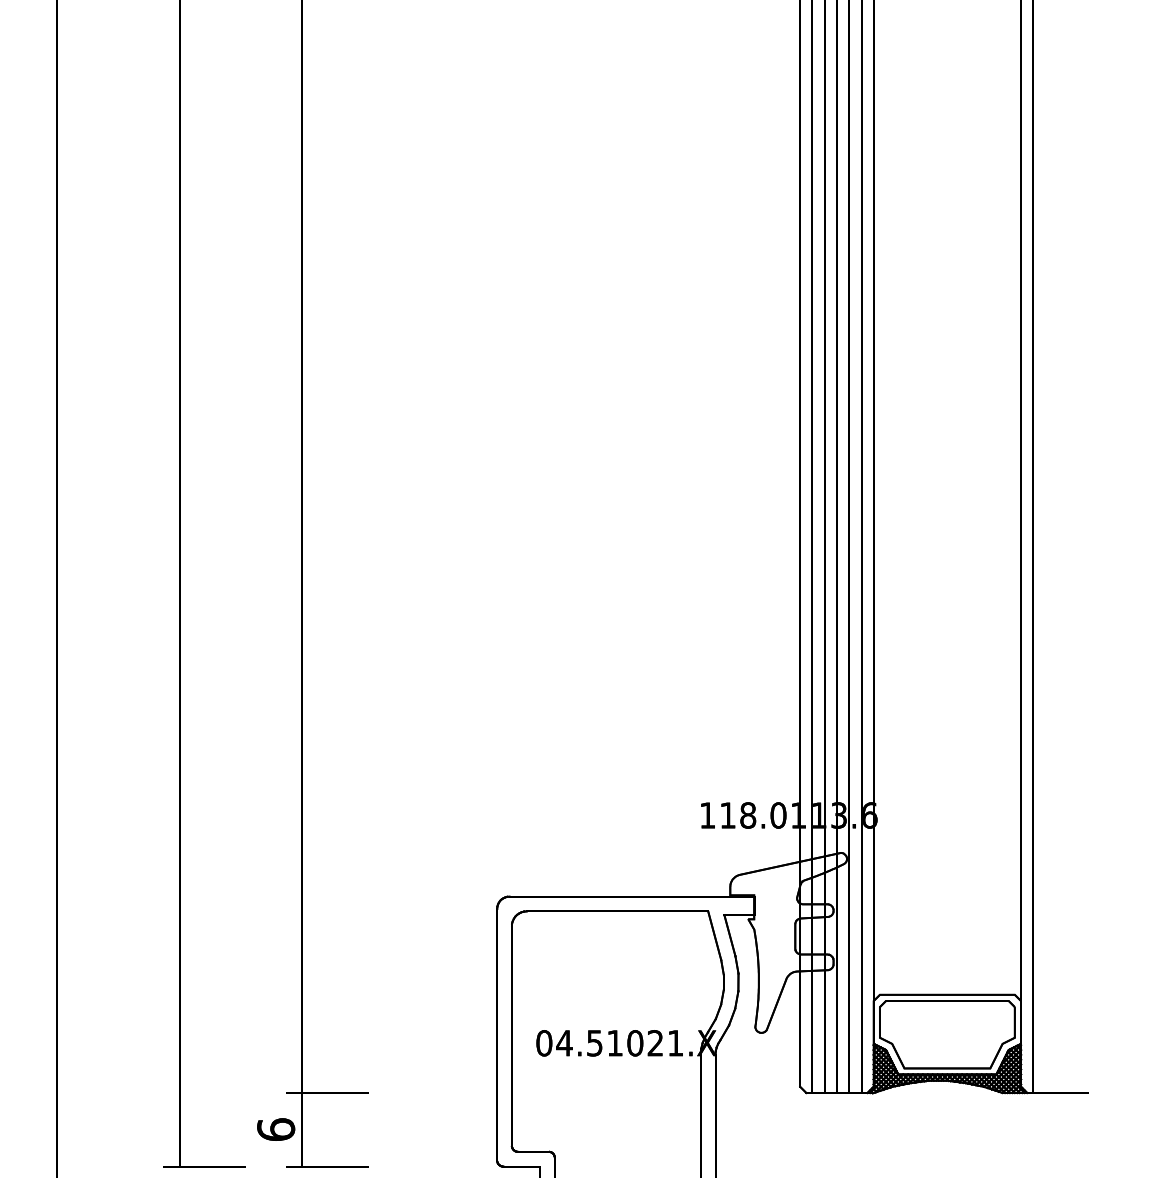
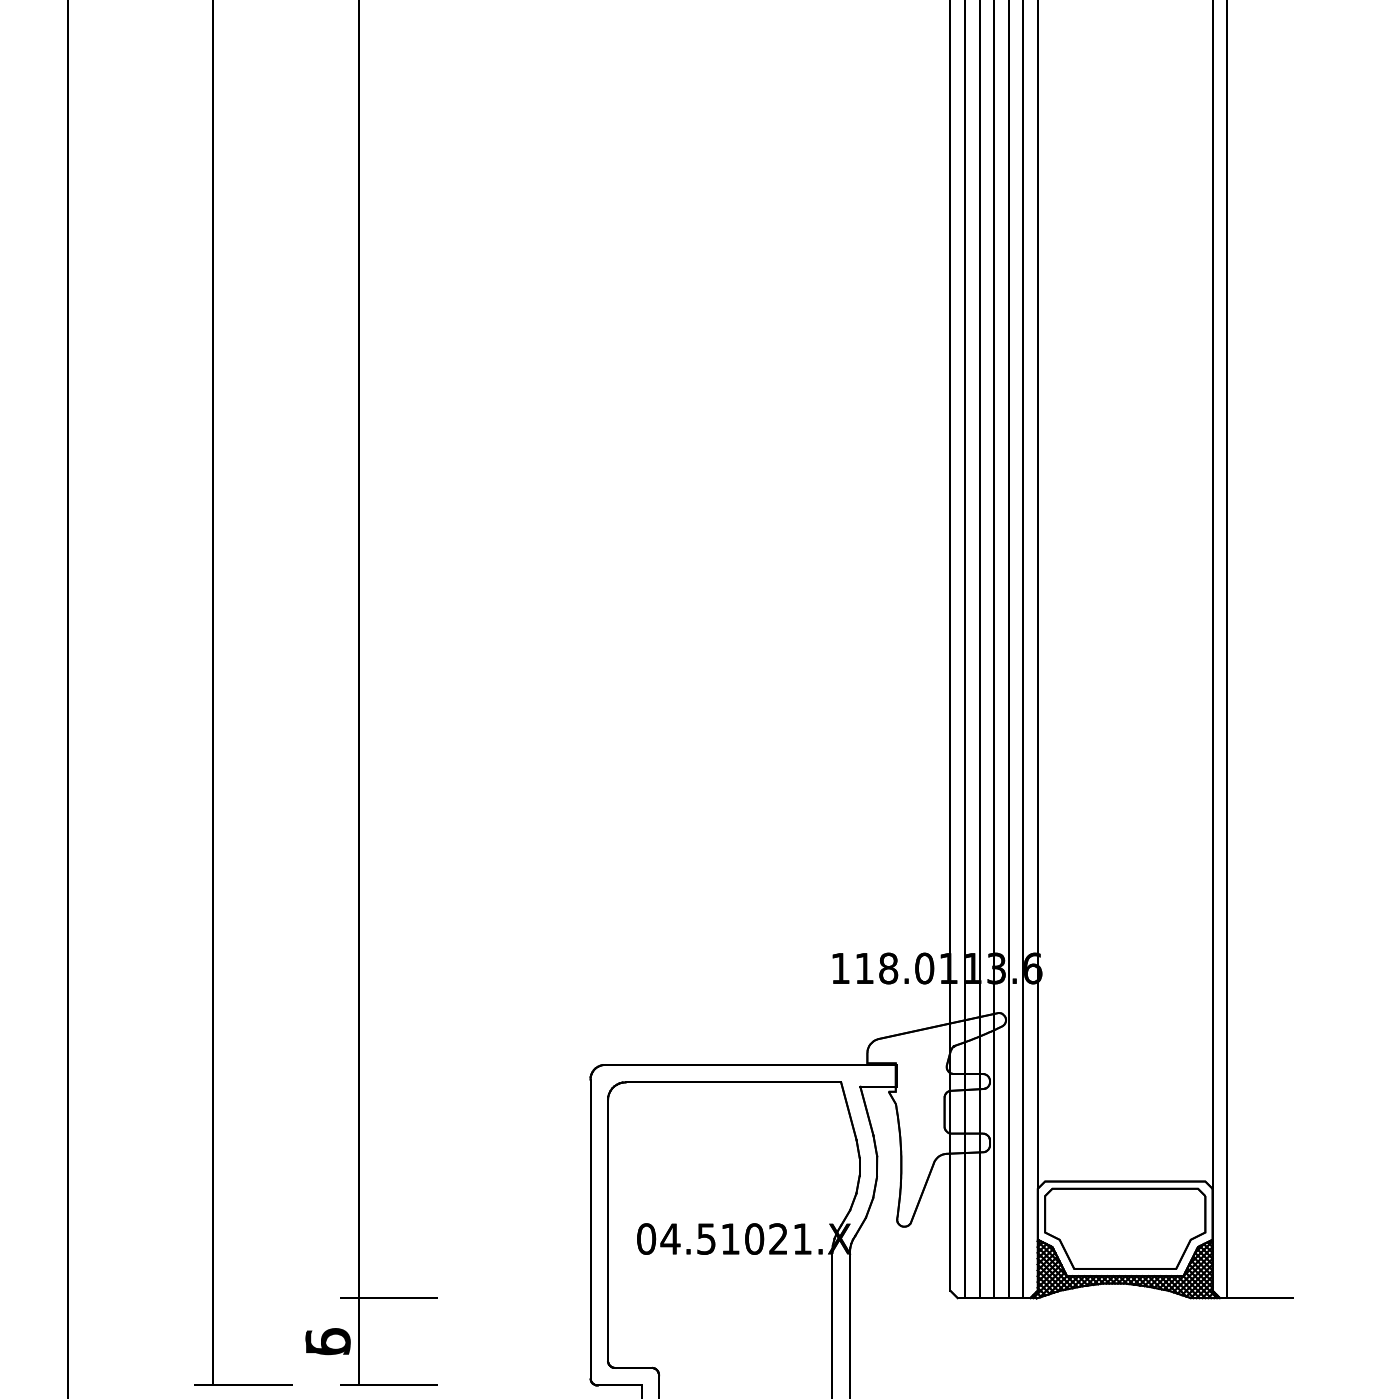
text: (276, 1129) -> (328, 1341), 6 -> 5

